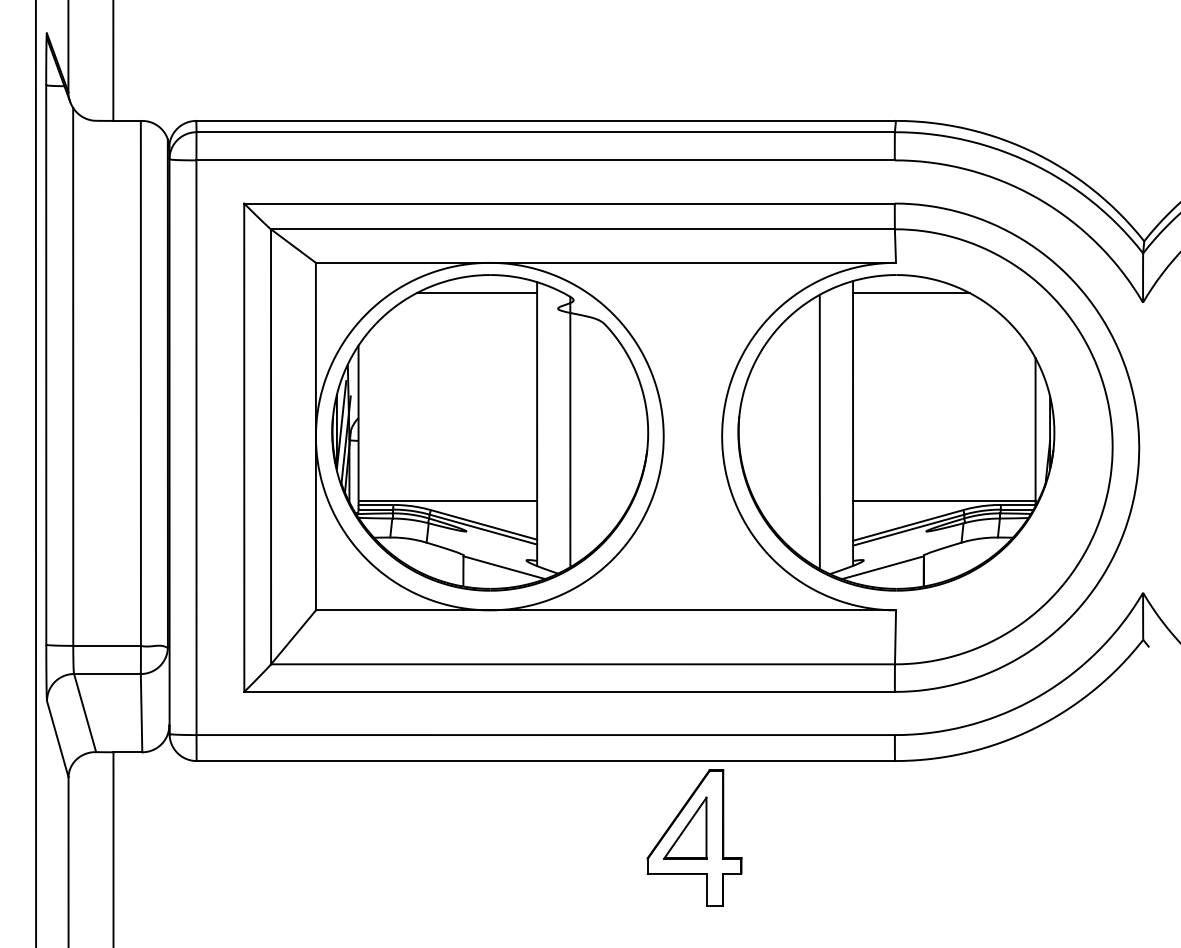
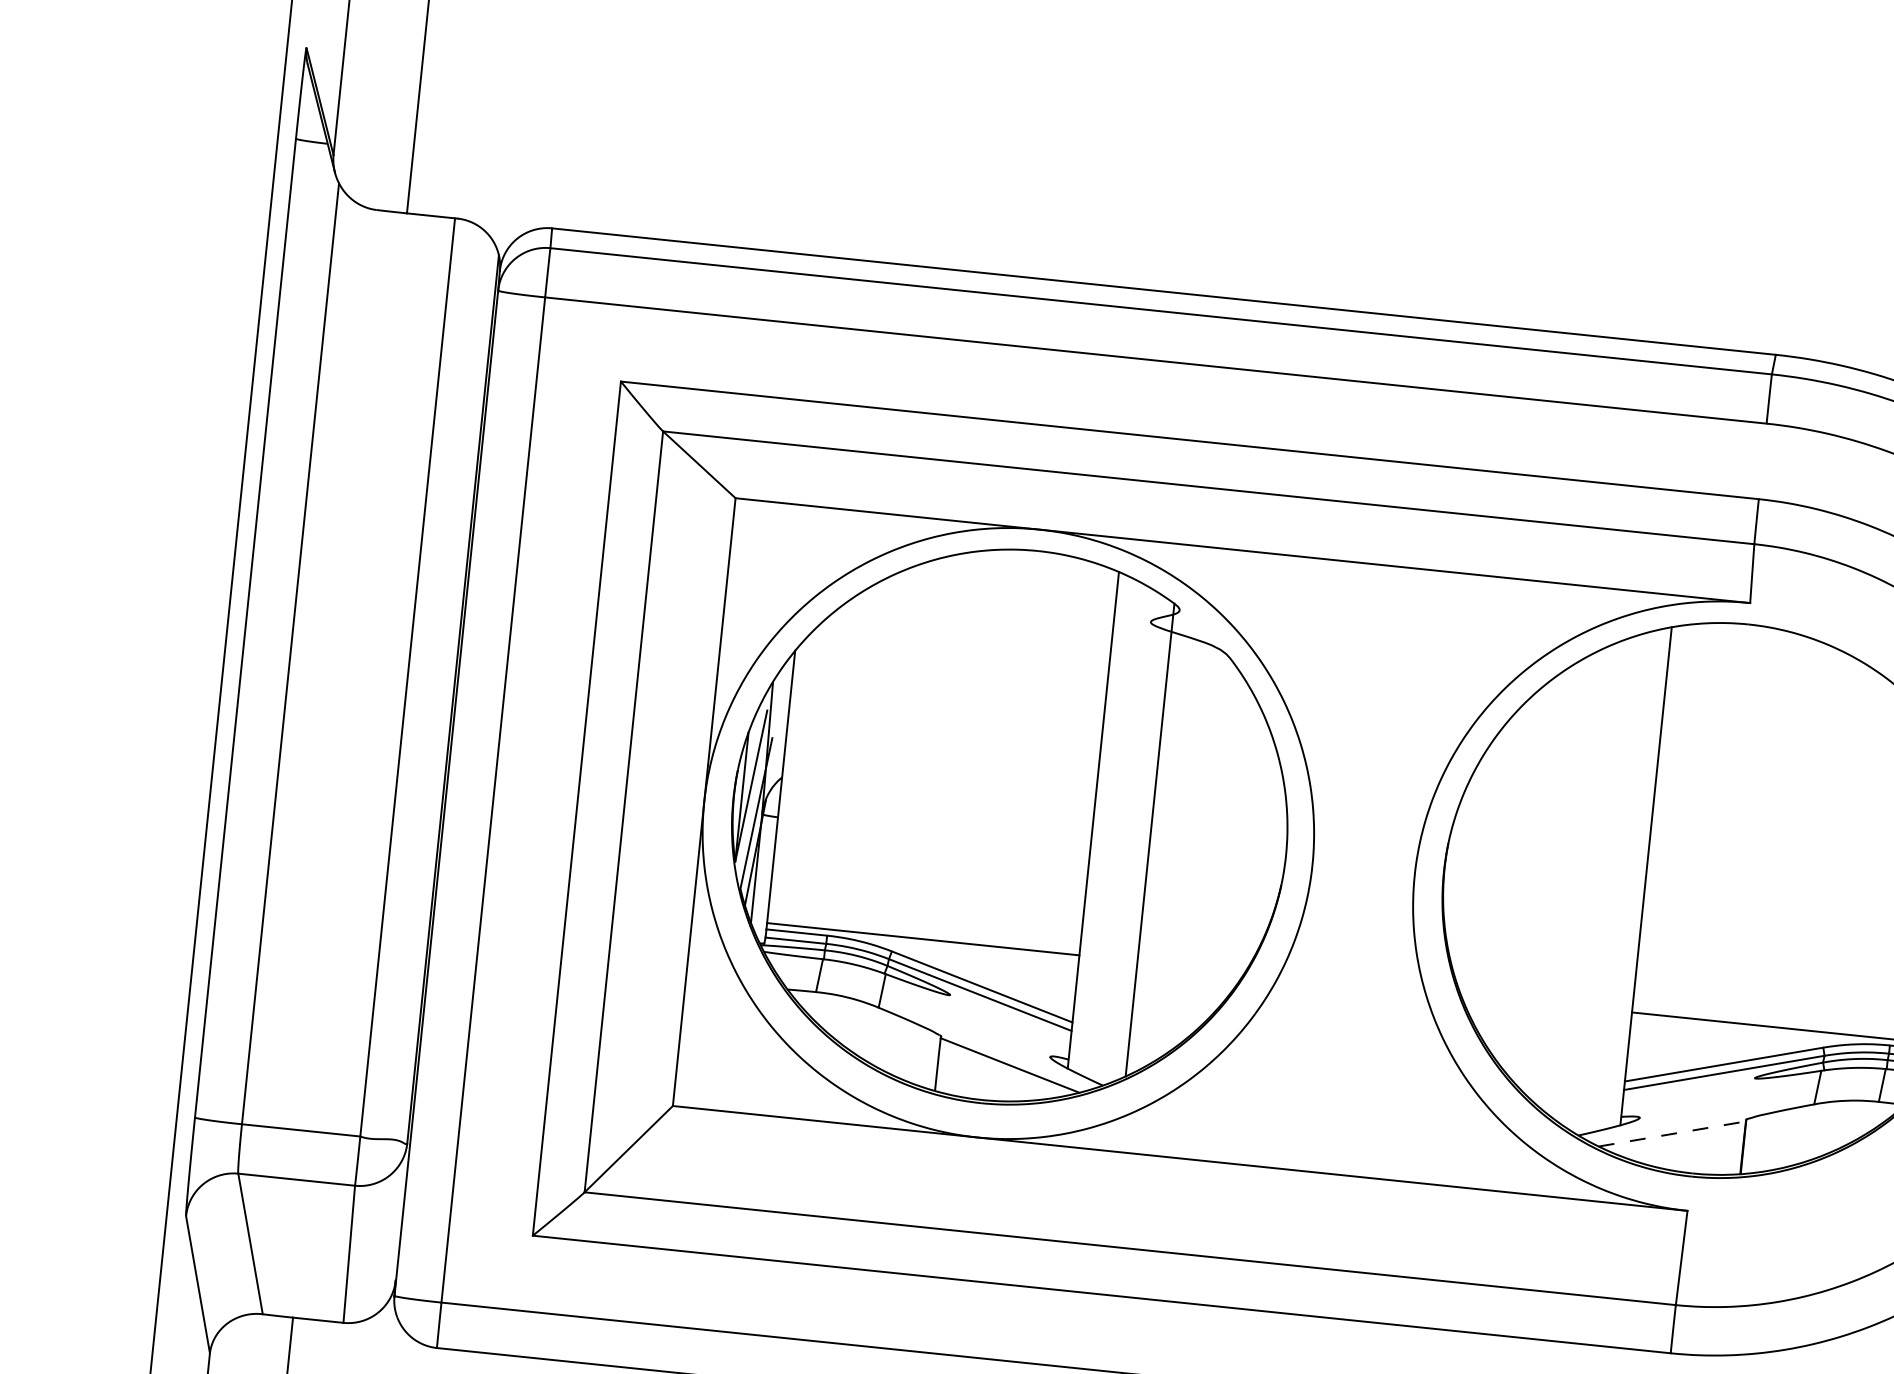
line: (477, 293) -> (1012, 581), removed
line: (911, 293) -> (1771, 659), removed
line: (819, 431) -> (1585, 884), removed
line: (883, 567) -> (1673, 1133), solid -> dashed

